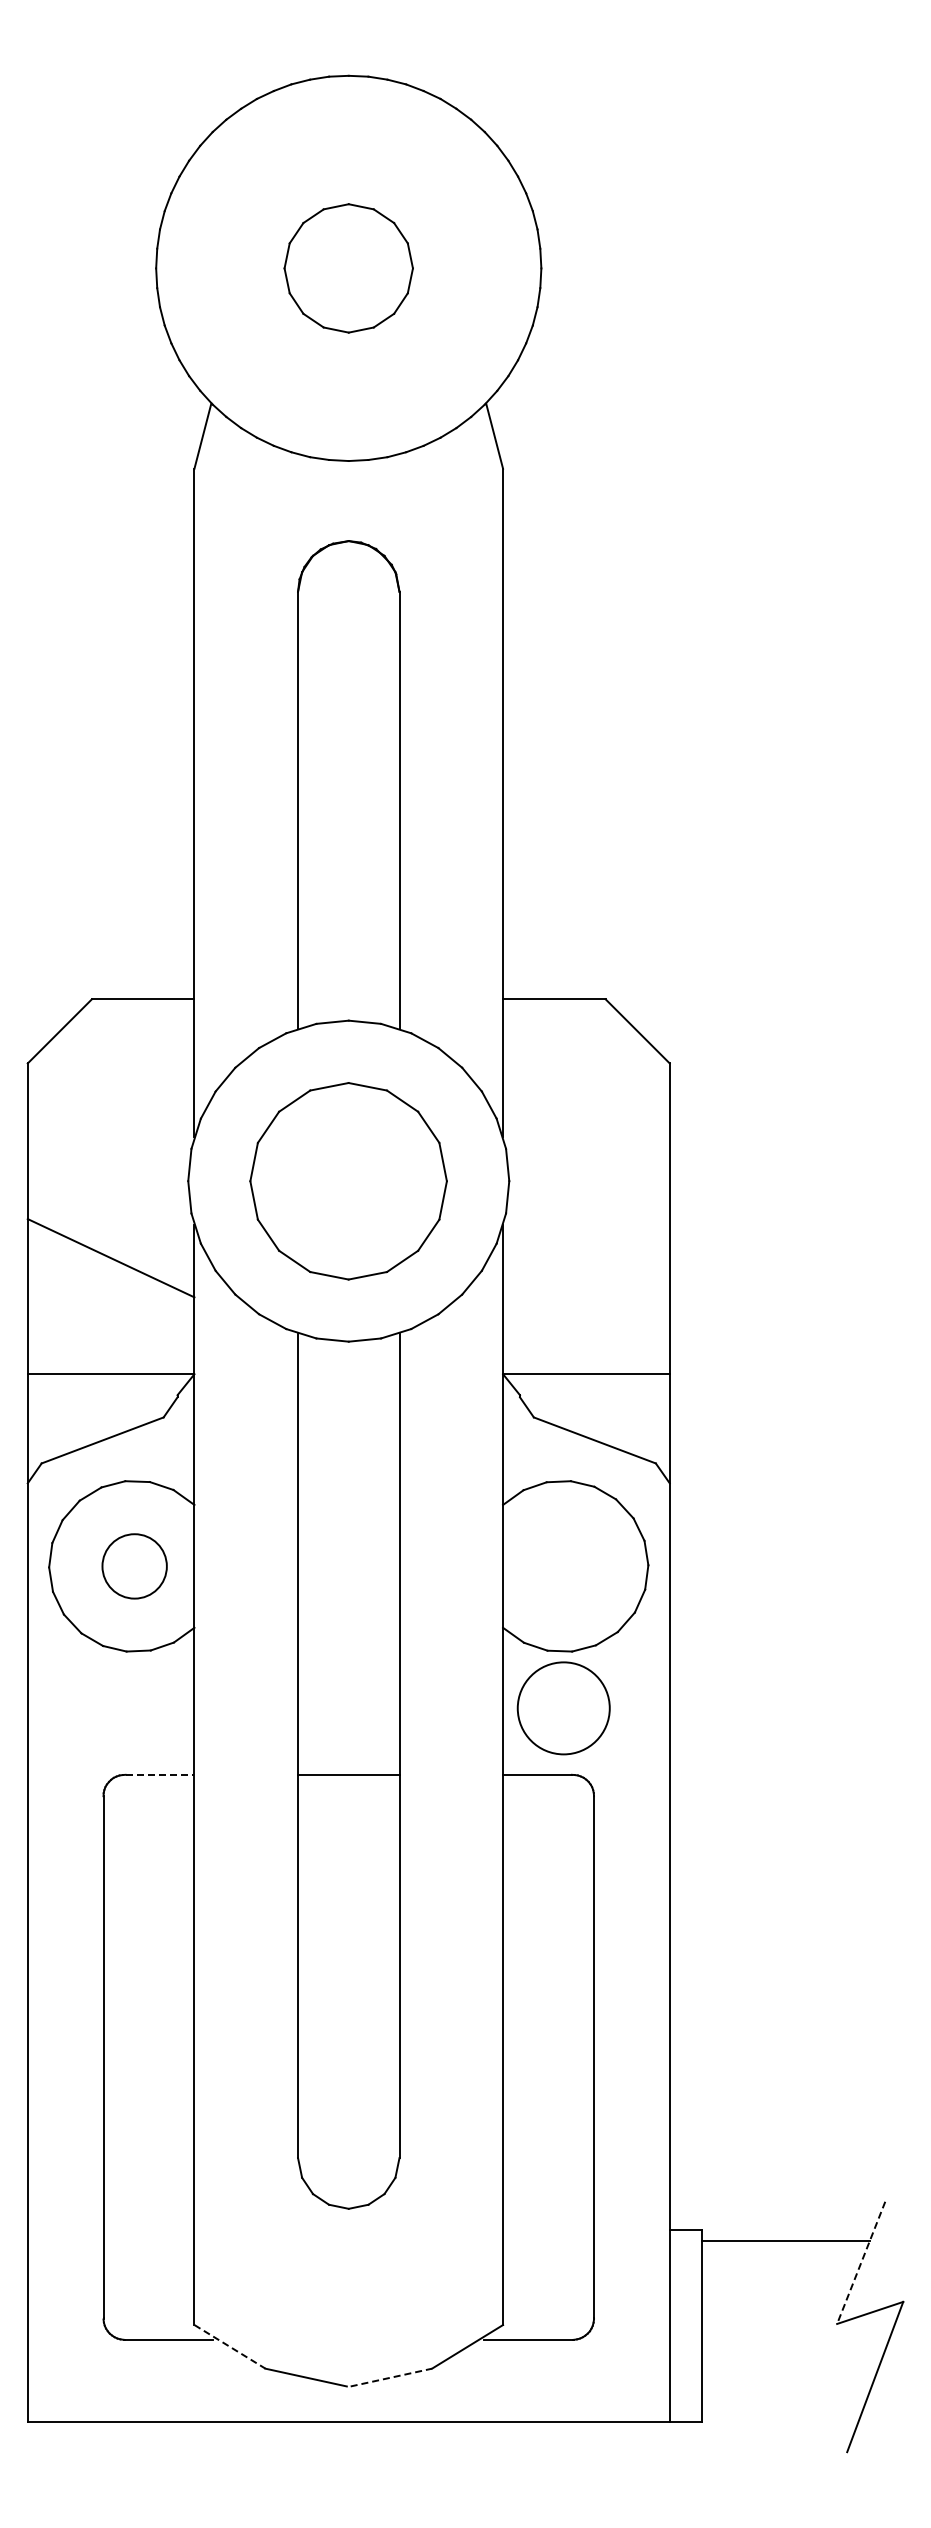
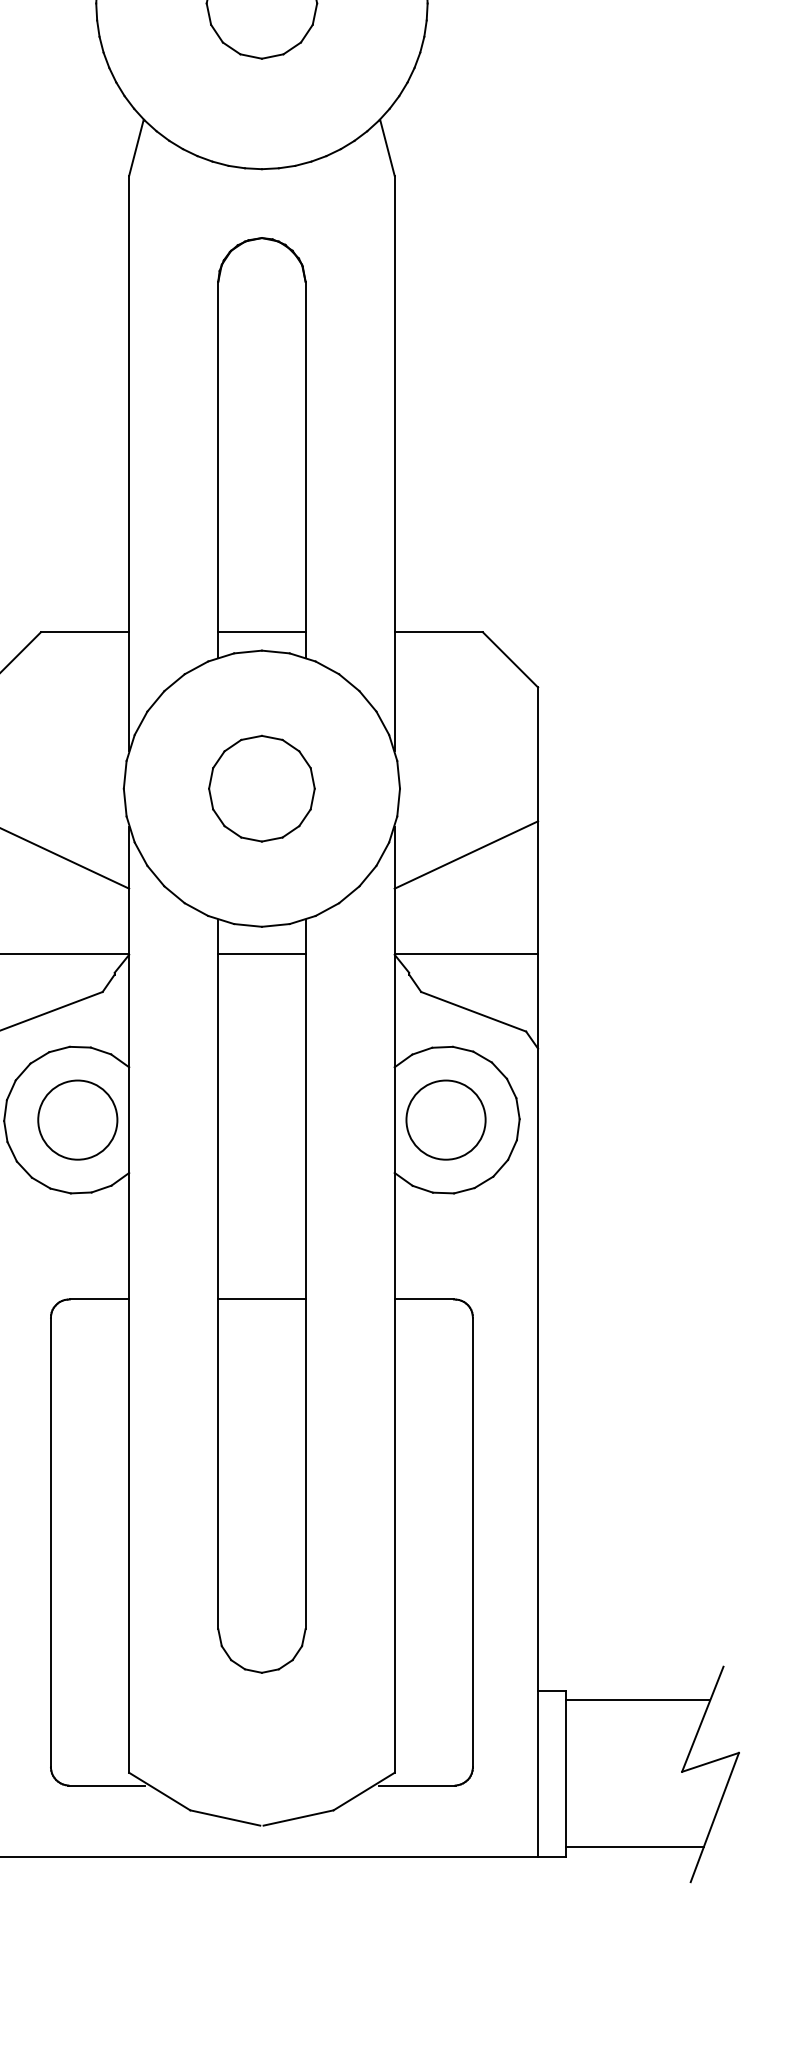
line: (348, 999) -> (261, 632), added
part: (348, 1180) -> (261, 788), size x0.62
line: (586, 1258) -> (466, 855), added
line: (348, 1373) -> (261, 954), added
circle: (134, 1566) -> (77, 1120), size x1.43
circle: (563, 1708) -> (445, 1120), moved
line: (160, 1774) -> (99, 1299), dashed -> solid
line: (861, 2262) -> (703, 1718), dashed -> solid
line: (230, 2346) -> (160, 1791), dashed -> solid
line: (391, 2377) -> (298, 1817), dashed -> solid
line: (781, 2411) -> (634, 1847), added

